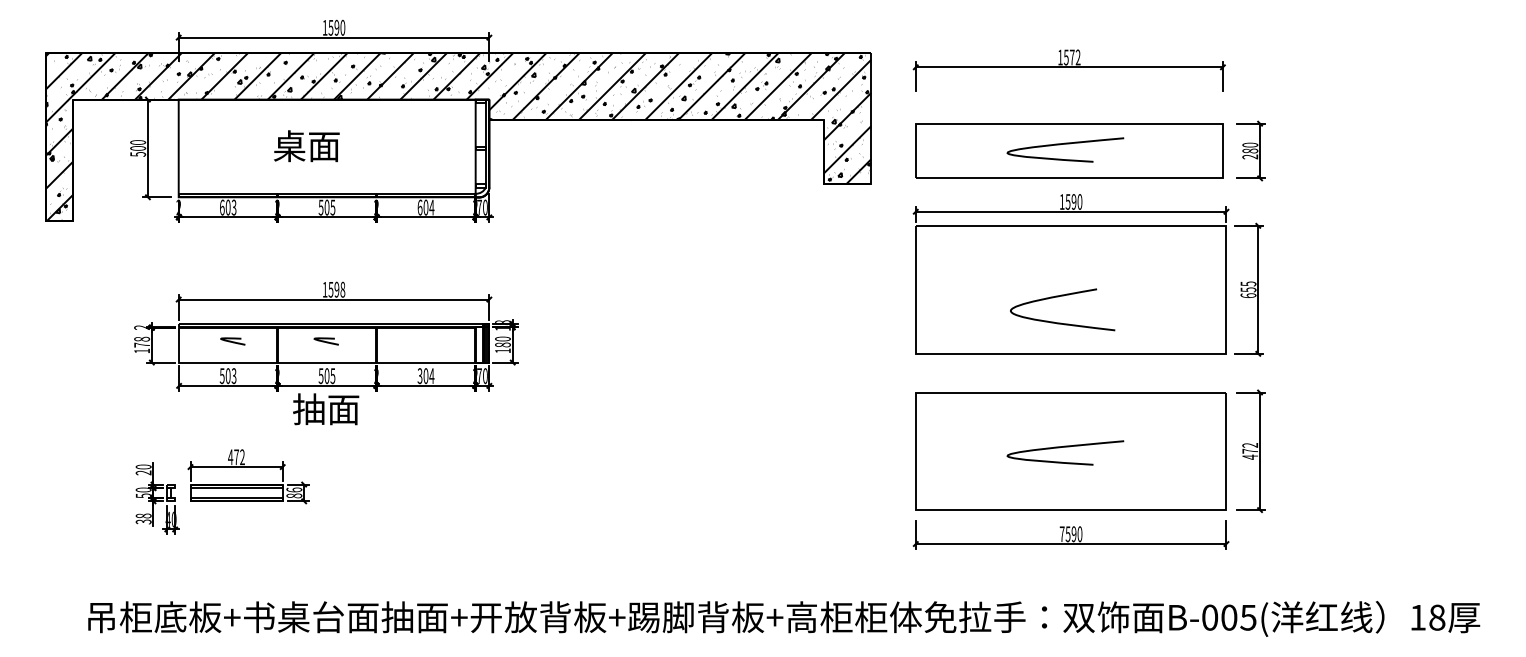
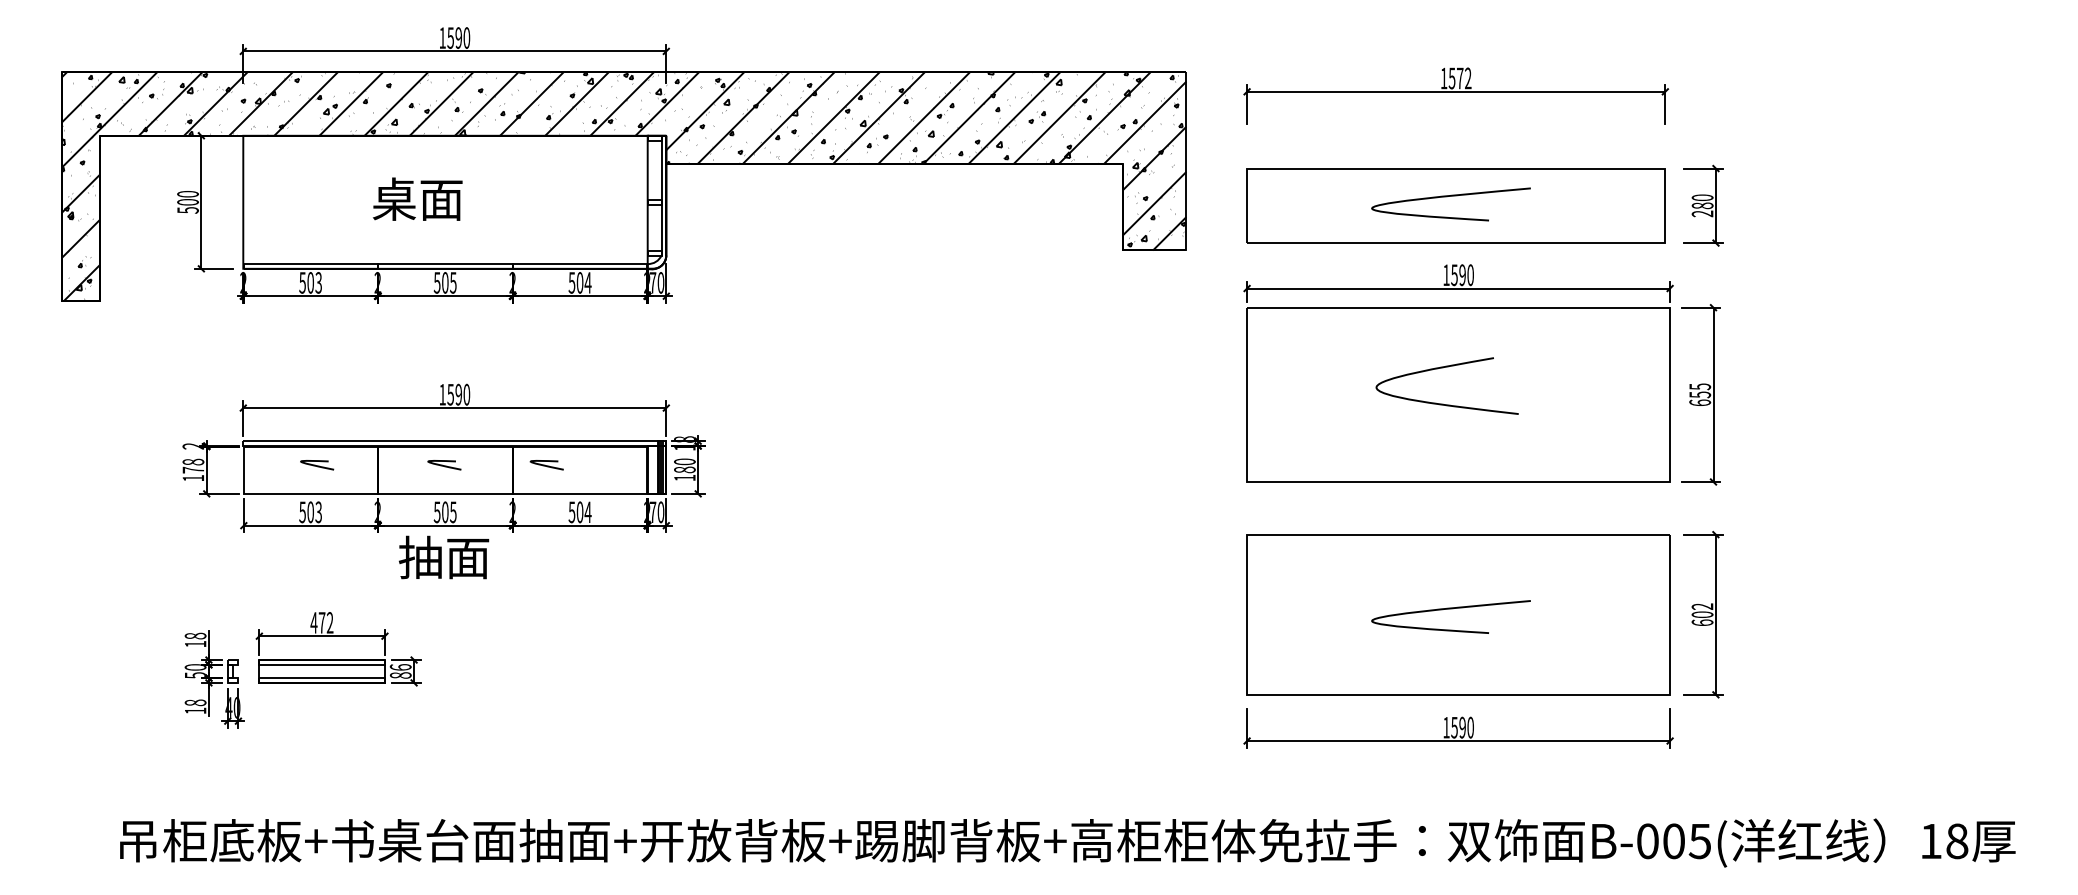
text: (222, 207) -> (302, 282), 603 -> 503
text: (419, 207) -> (571, 282), 604 -> 504
text: (342, 289) -> (466, 394), 1598 -> 1590
curve: (1060, 296) -> (1443, 368), moved
curve: (401, 341) -> (546, 465), added
text: (420, 375) -> (572, 511), 304 -> 504
text: (1250, 454) -> (1702, 618), 472 -> 602
text: (143, 469) -> (195, 639), 20 -> 18
text: (143, 521) -> (195, 710), 38 -> 18
text: (1062, 534) -> (1446, 727), 7590 -> 1590

